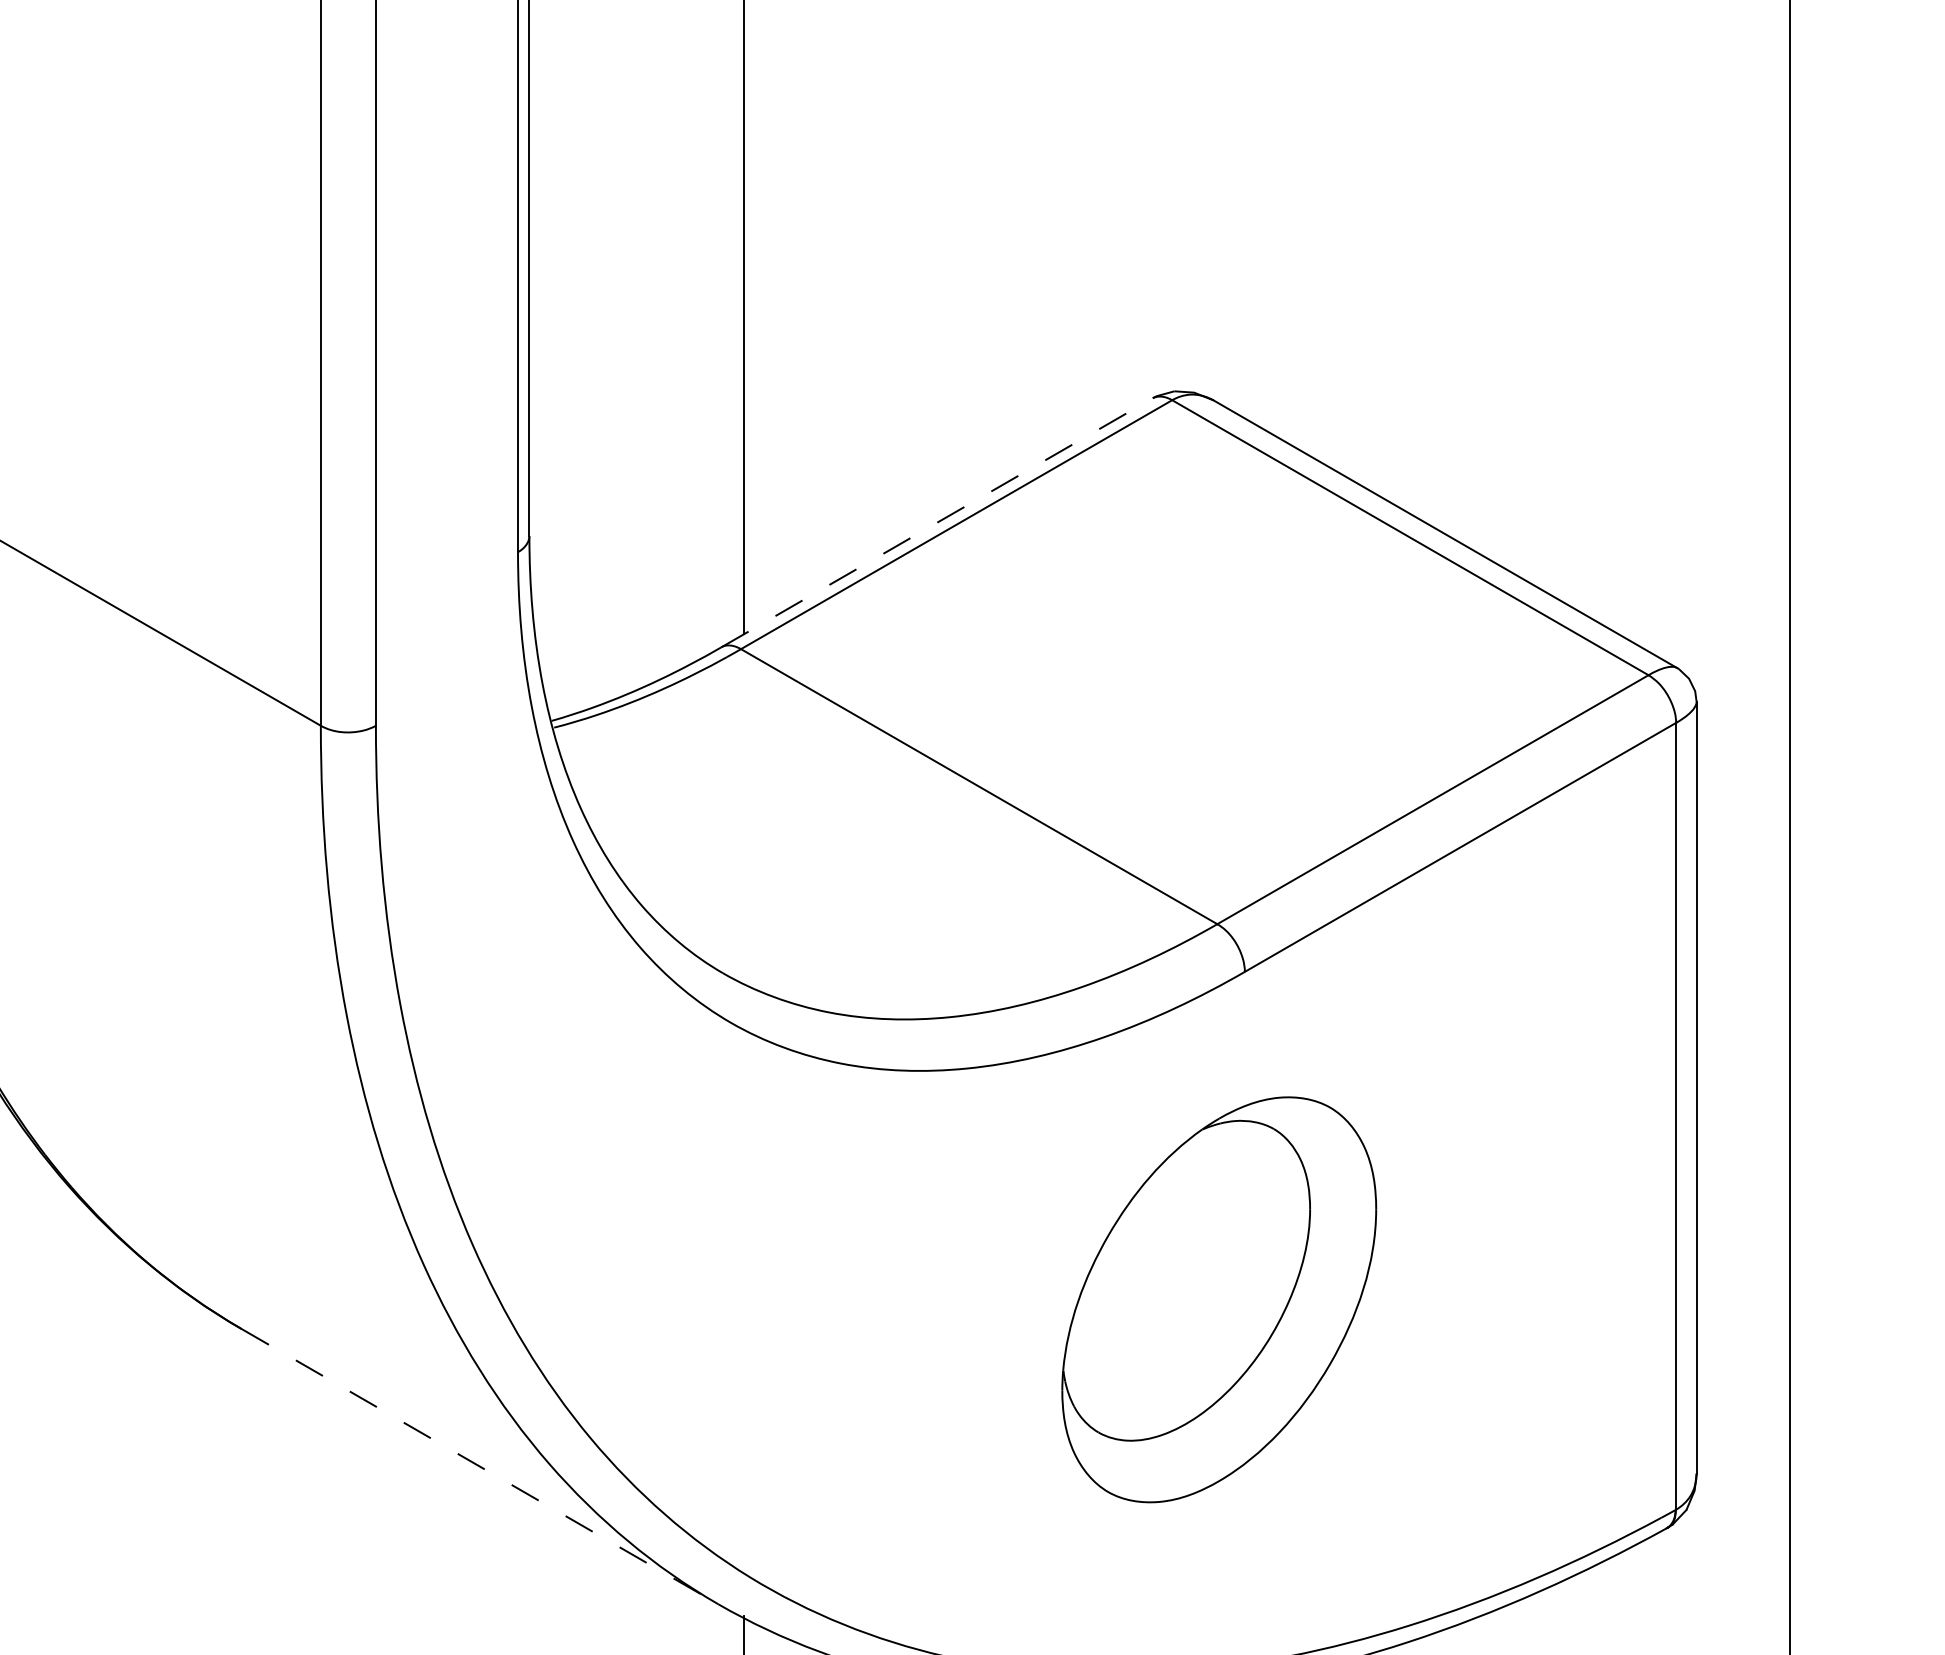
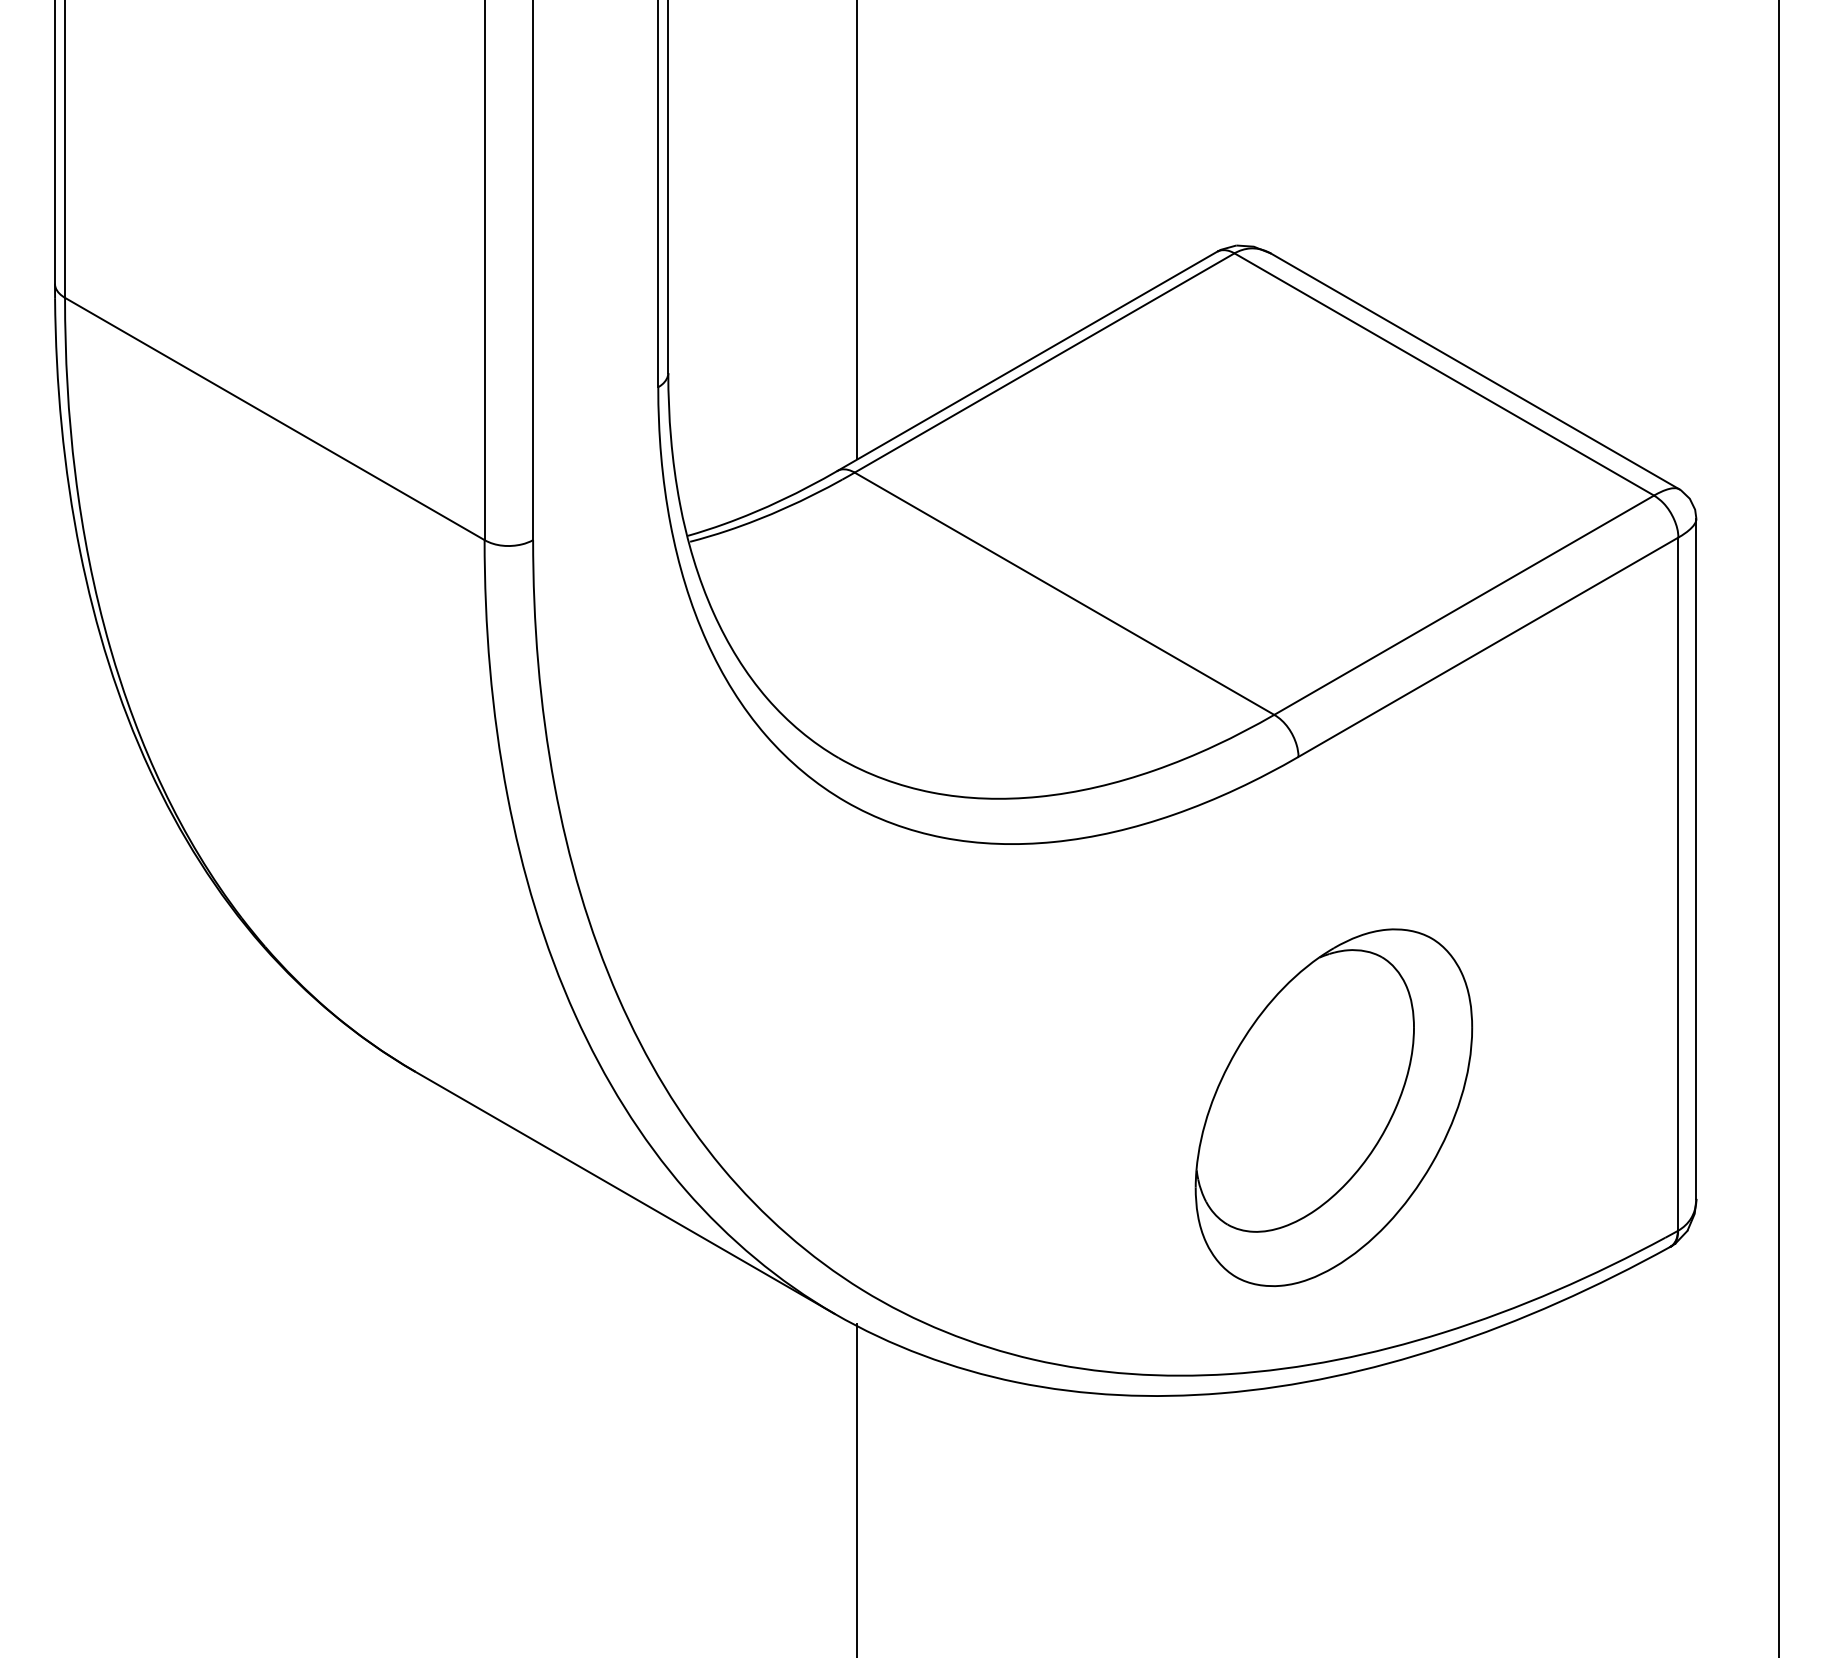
line: (937, 522) -> (1027, 361), dashed -> solid
part: (1218, 1299) -> (1333, 1107), moved
line: (480, 1467) -> (625, 1193), dashed -> solid

